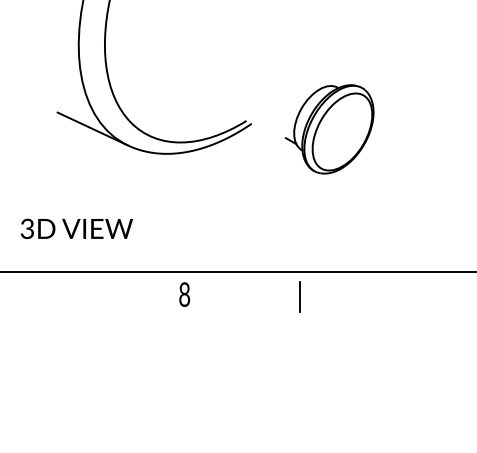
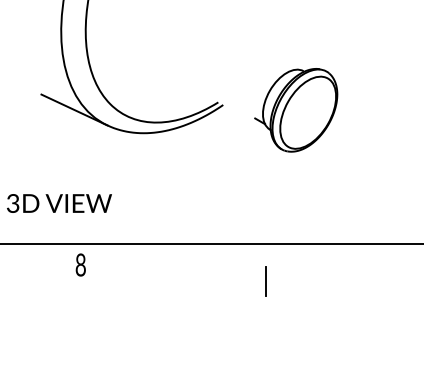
text: (184, 294) -> (80, 264), moved
line: (299, 296) -> (265, 280), moved

